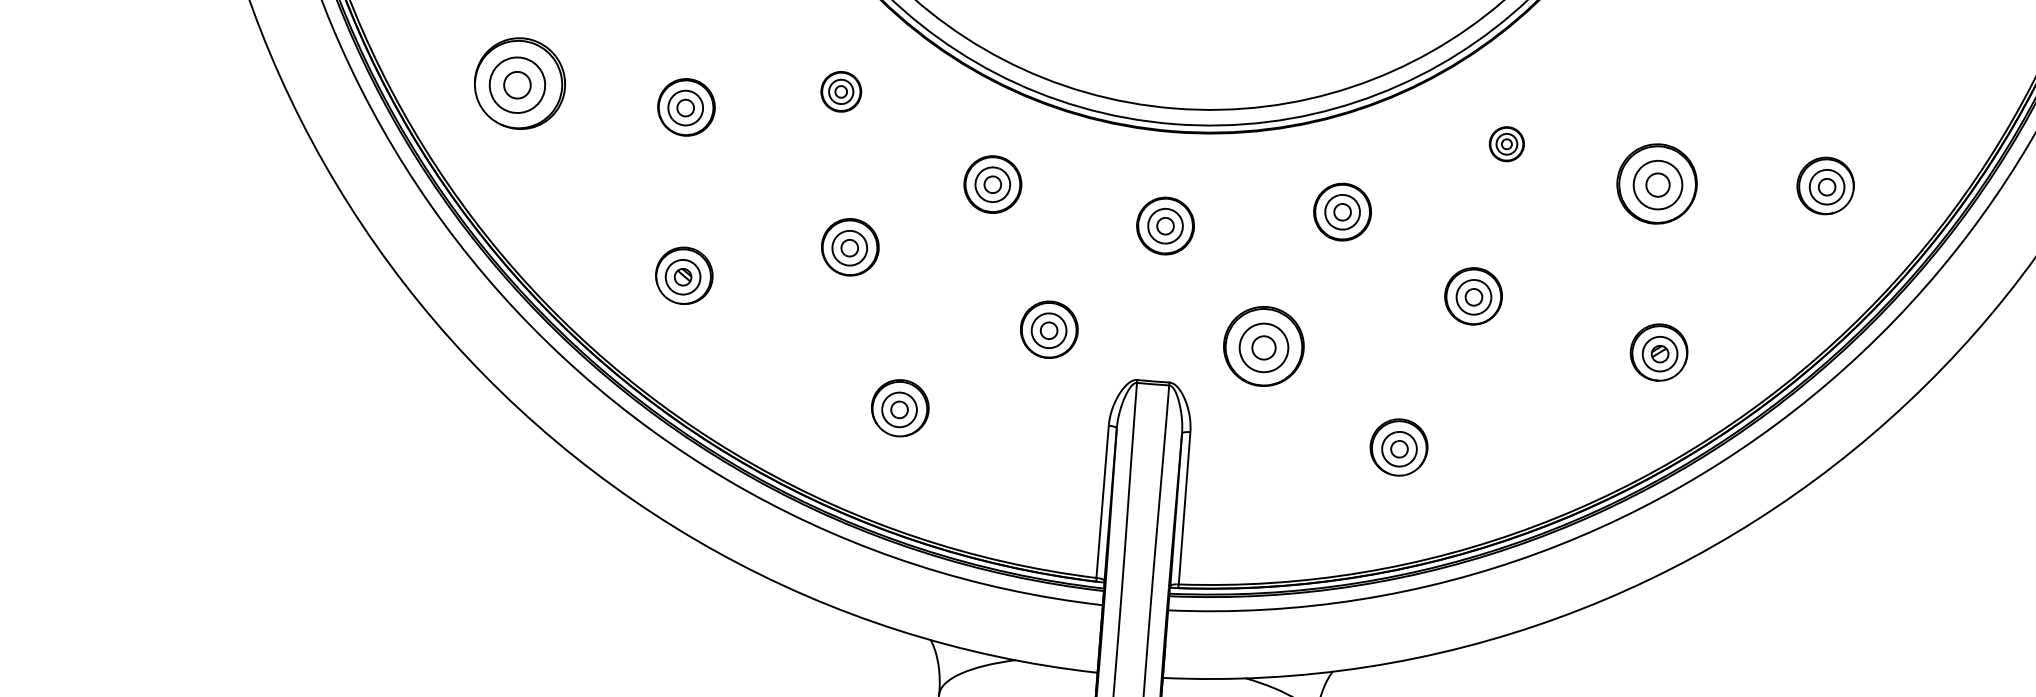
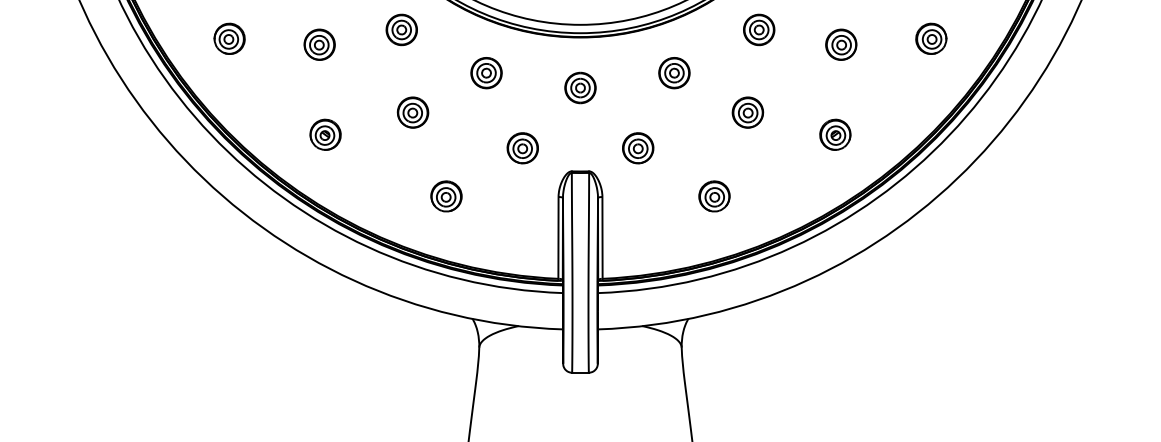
part: (519, 82) -> (229, 38), size x0.62
part: (840, 90) -> (401, 29), size x1.43
part: (1507, 143) -> (759, 29), size x1.67
part: (1657, 183) -> (841, 44), size x0.71
part: (1264, 347) -> (638, 148), size x0.71
part: (1659, 351) -> (835, 134), moved

